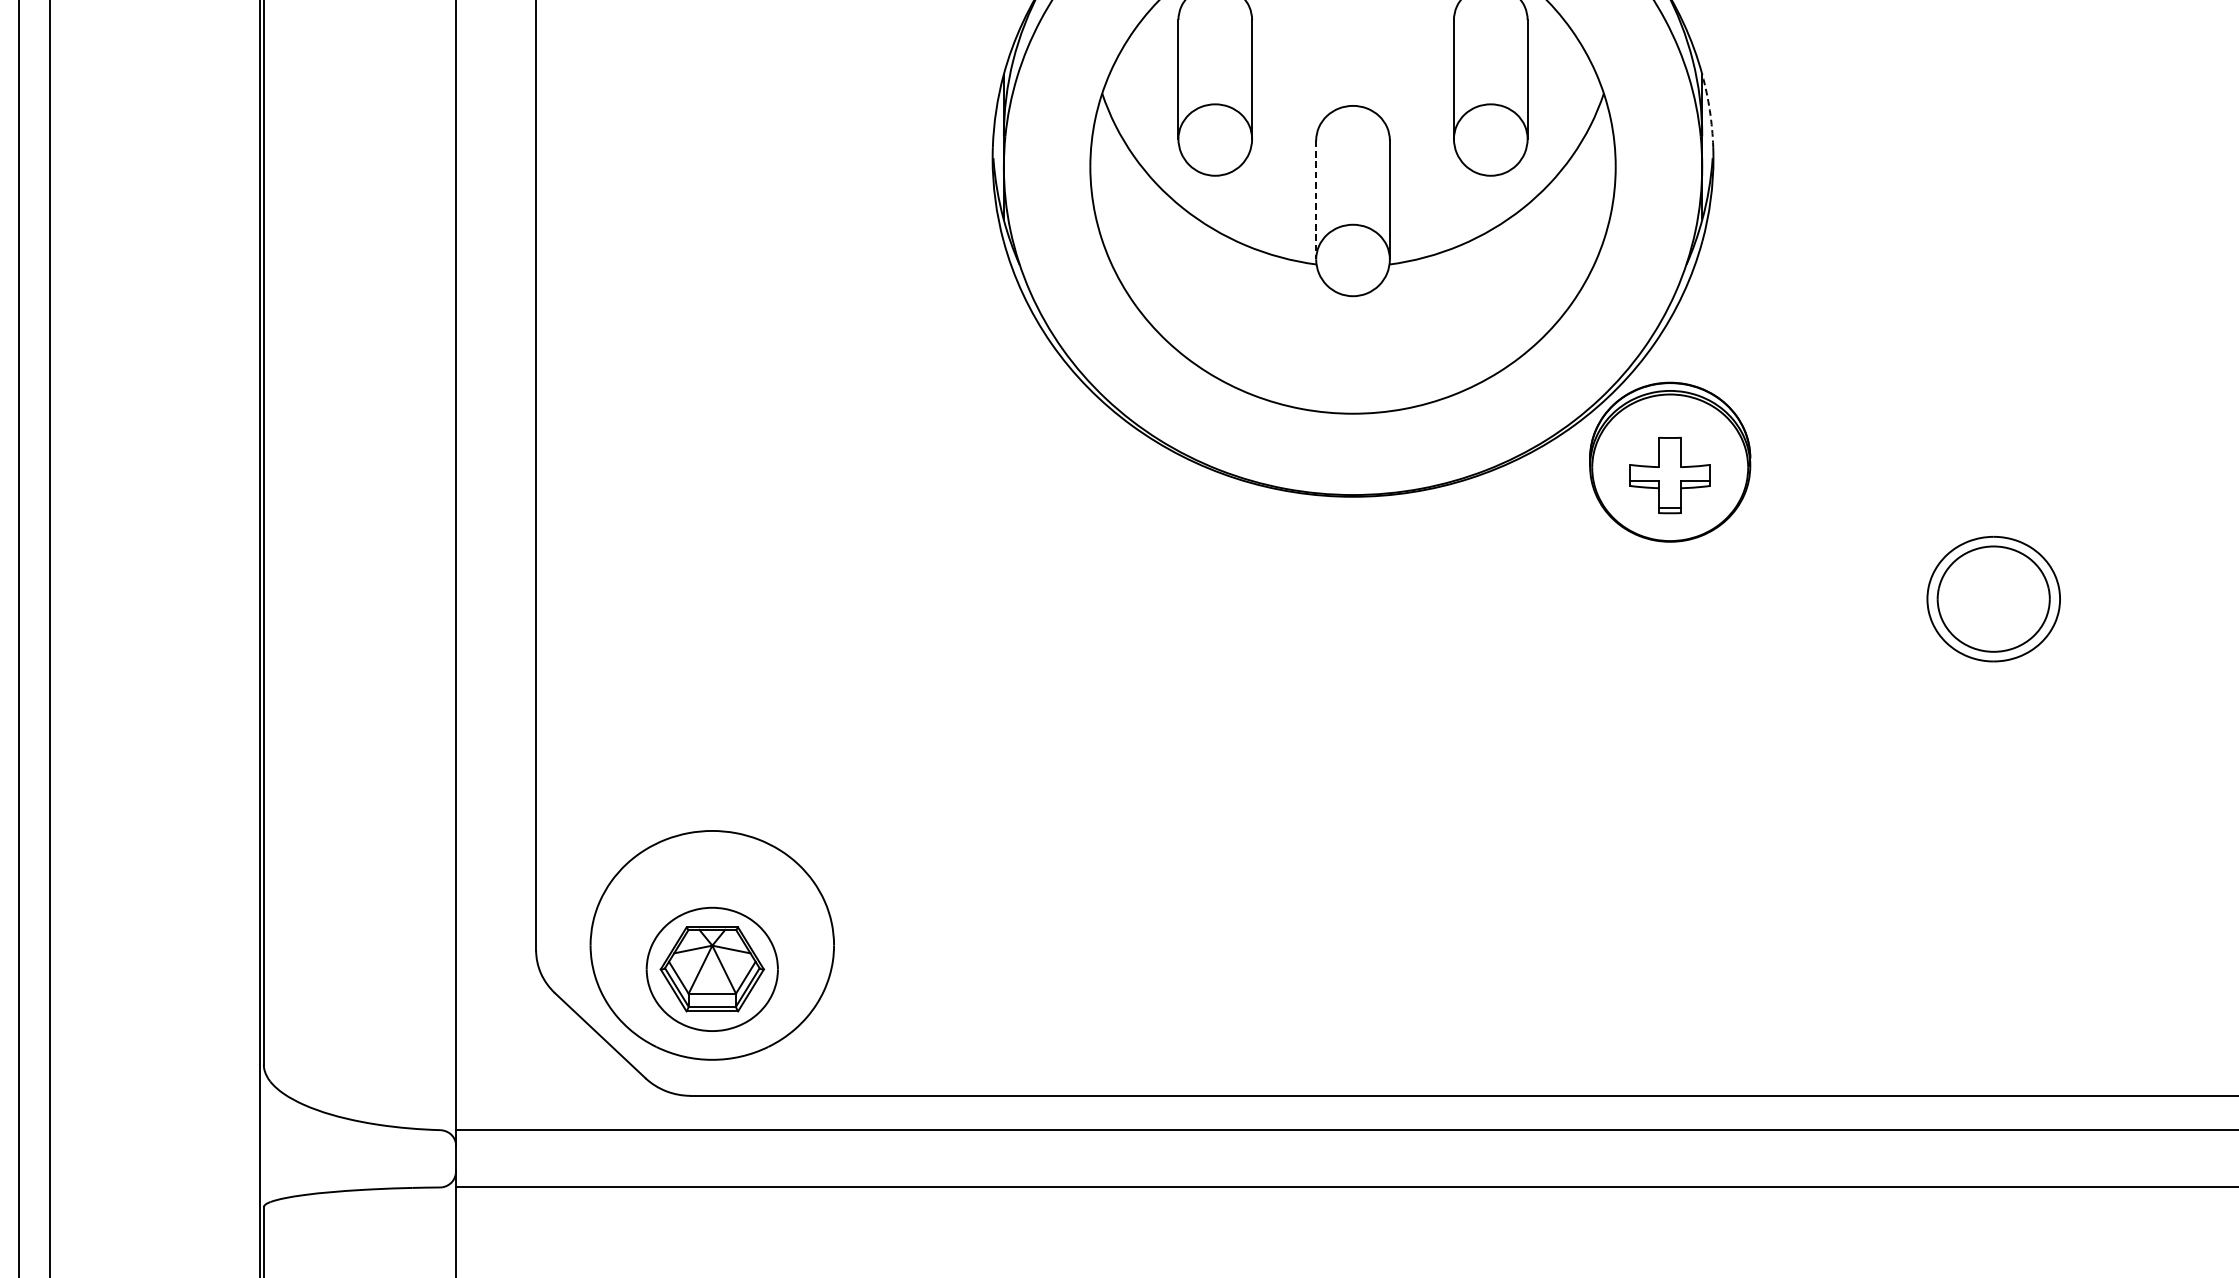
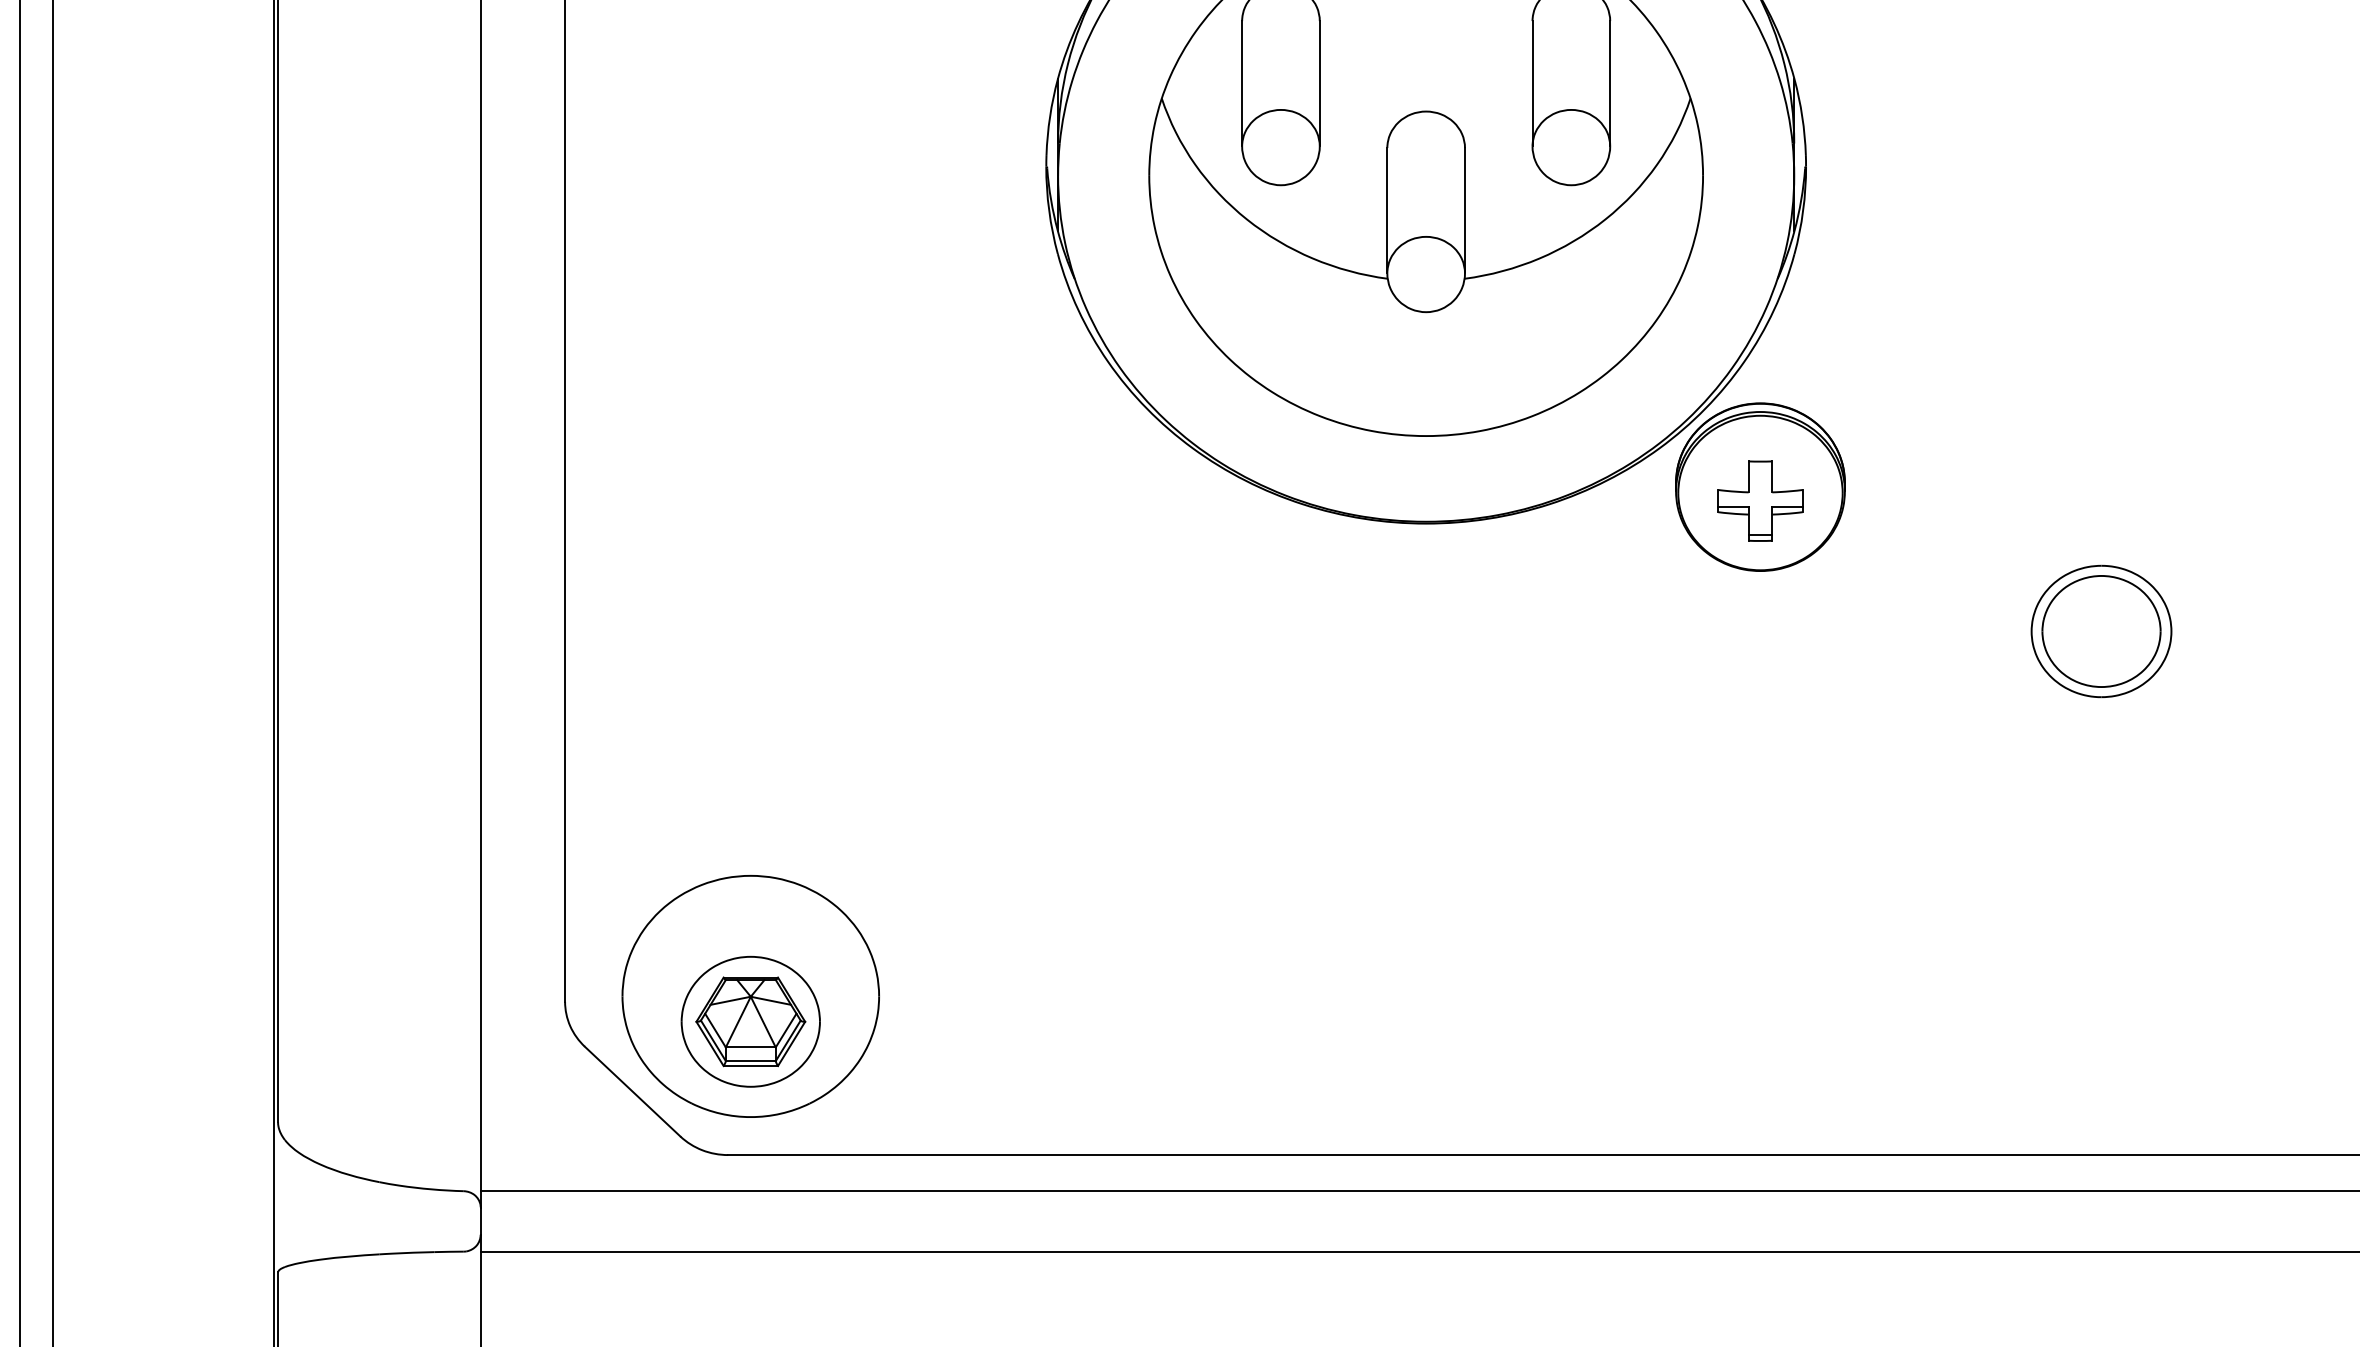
arc: (1710, 110) -> (1802, 116), dashed -> solid
line: (1316, 199) -> (1387, 210), dashed -> solid

